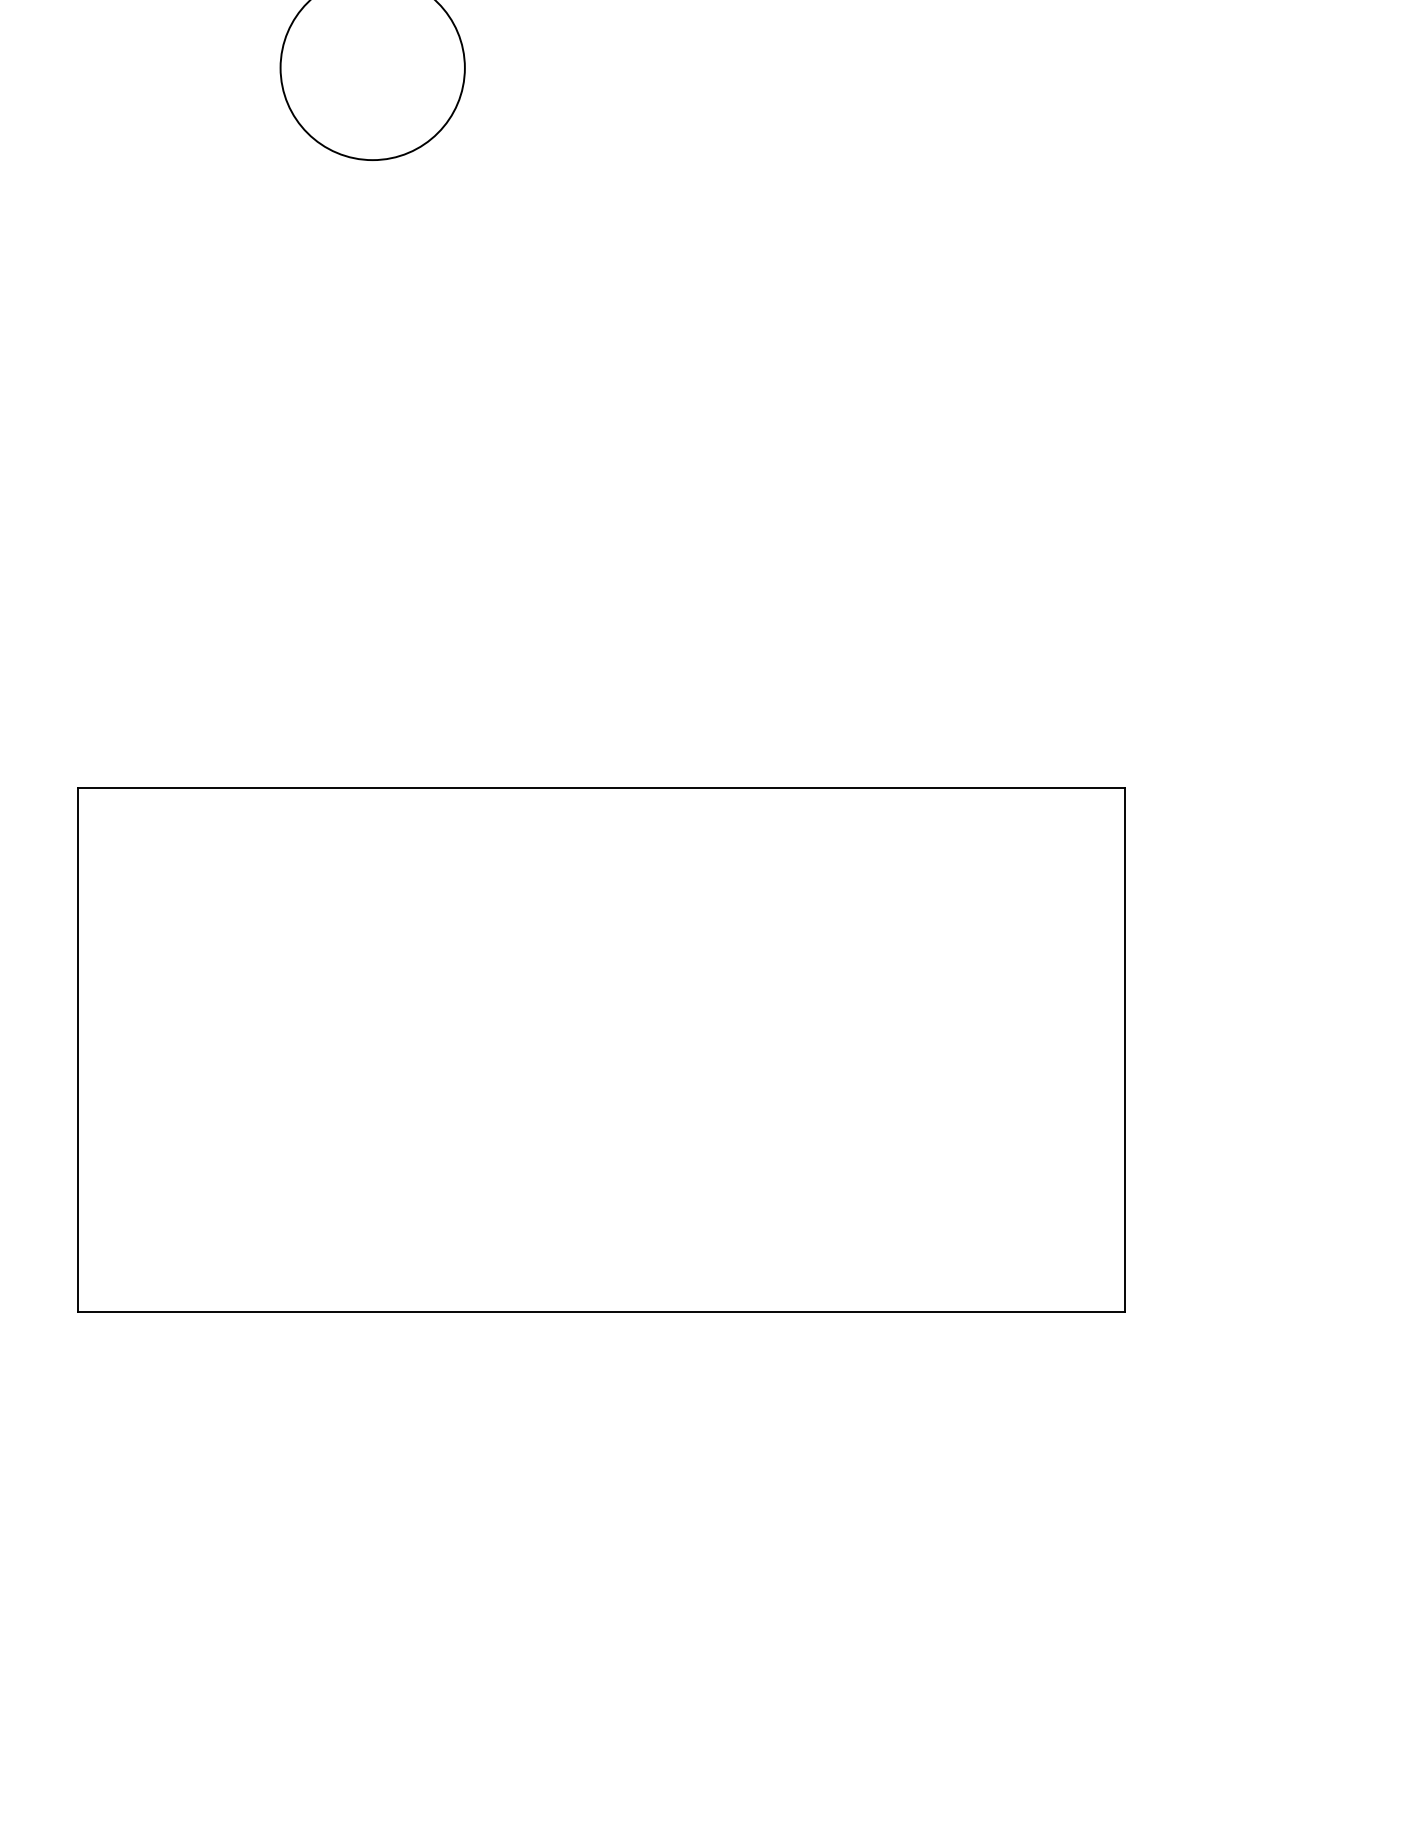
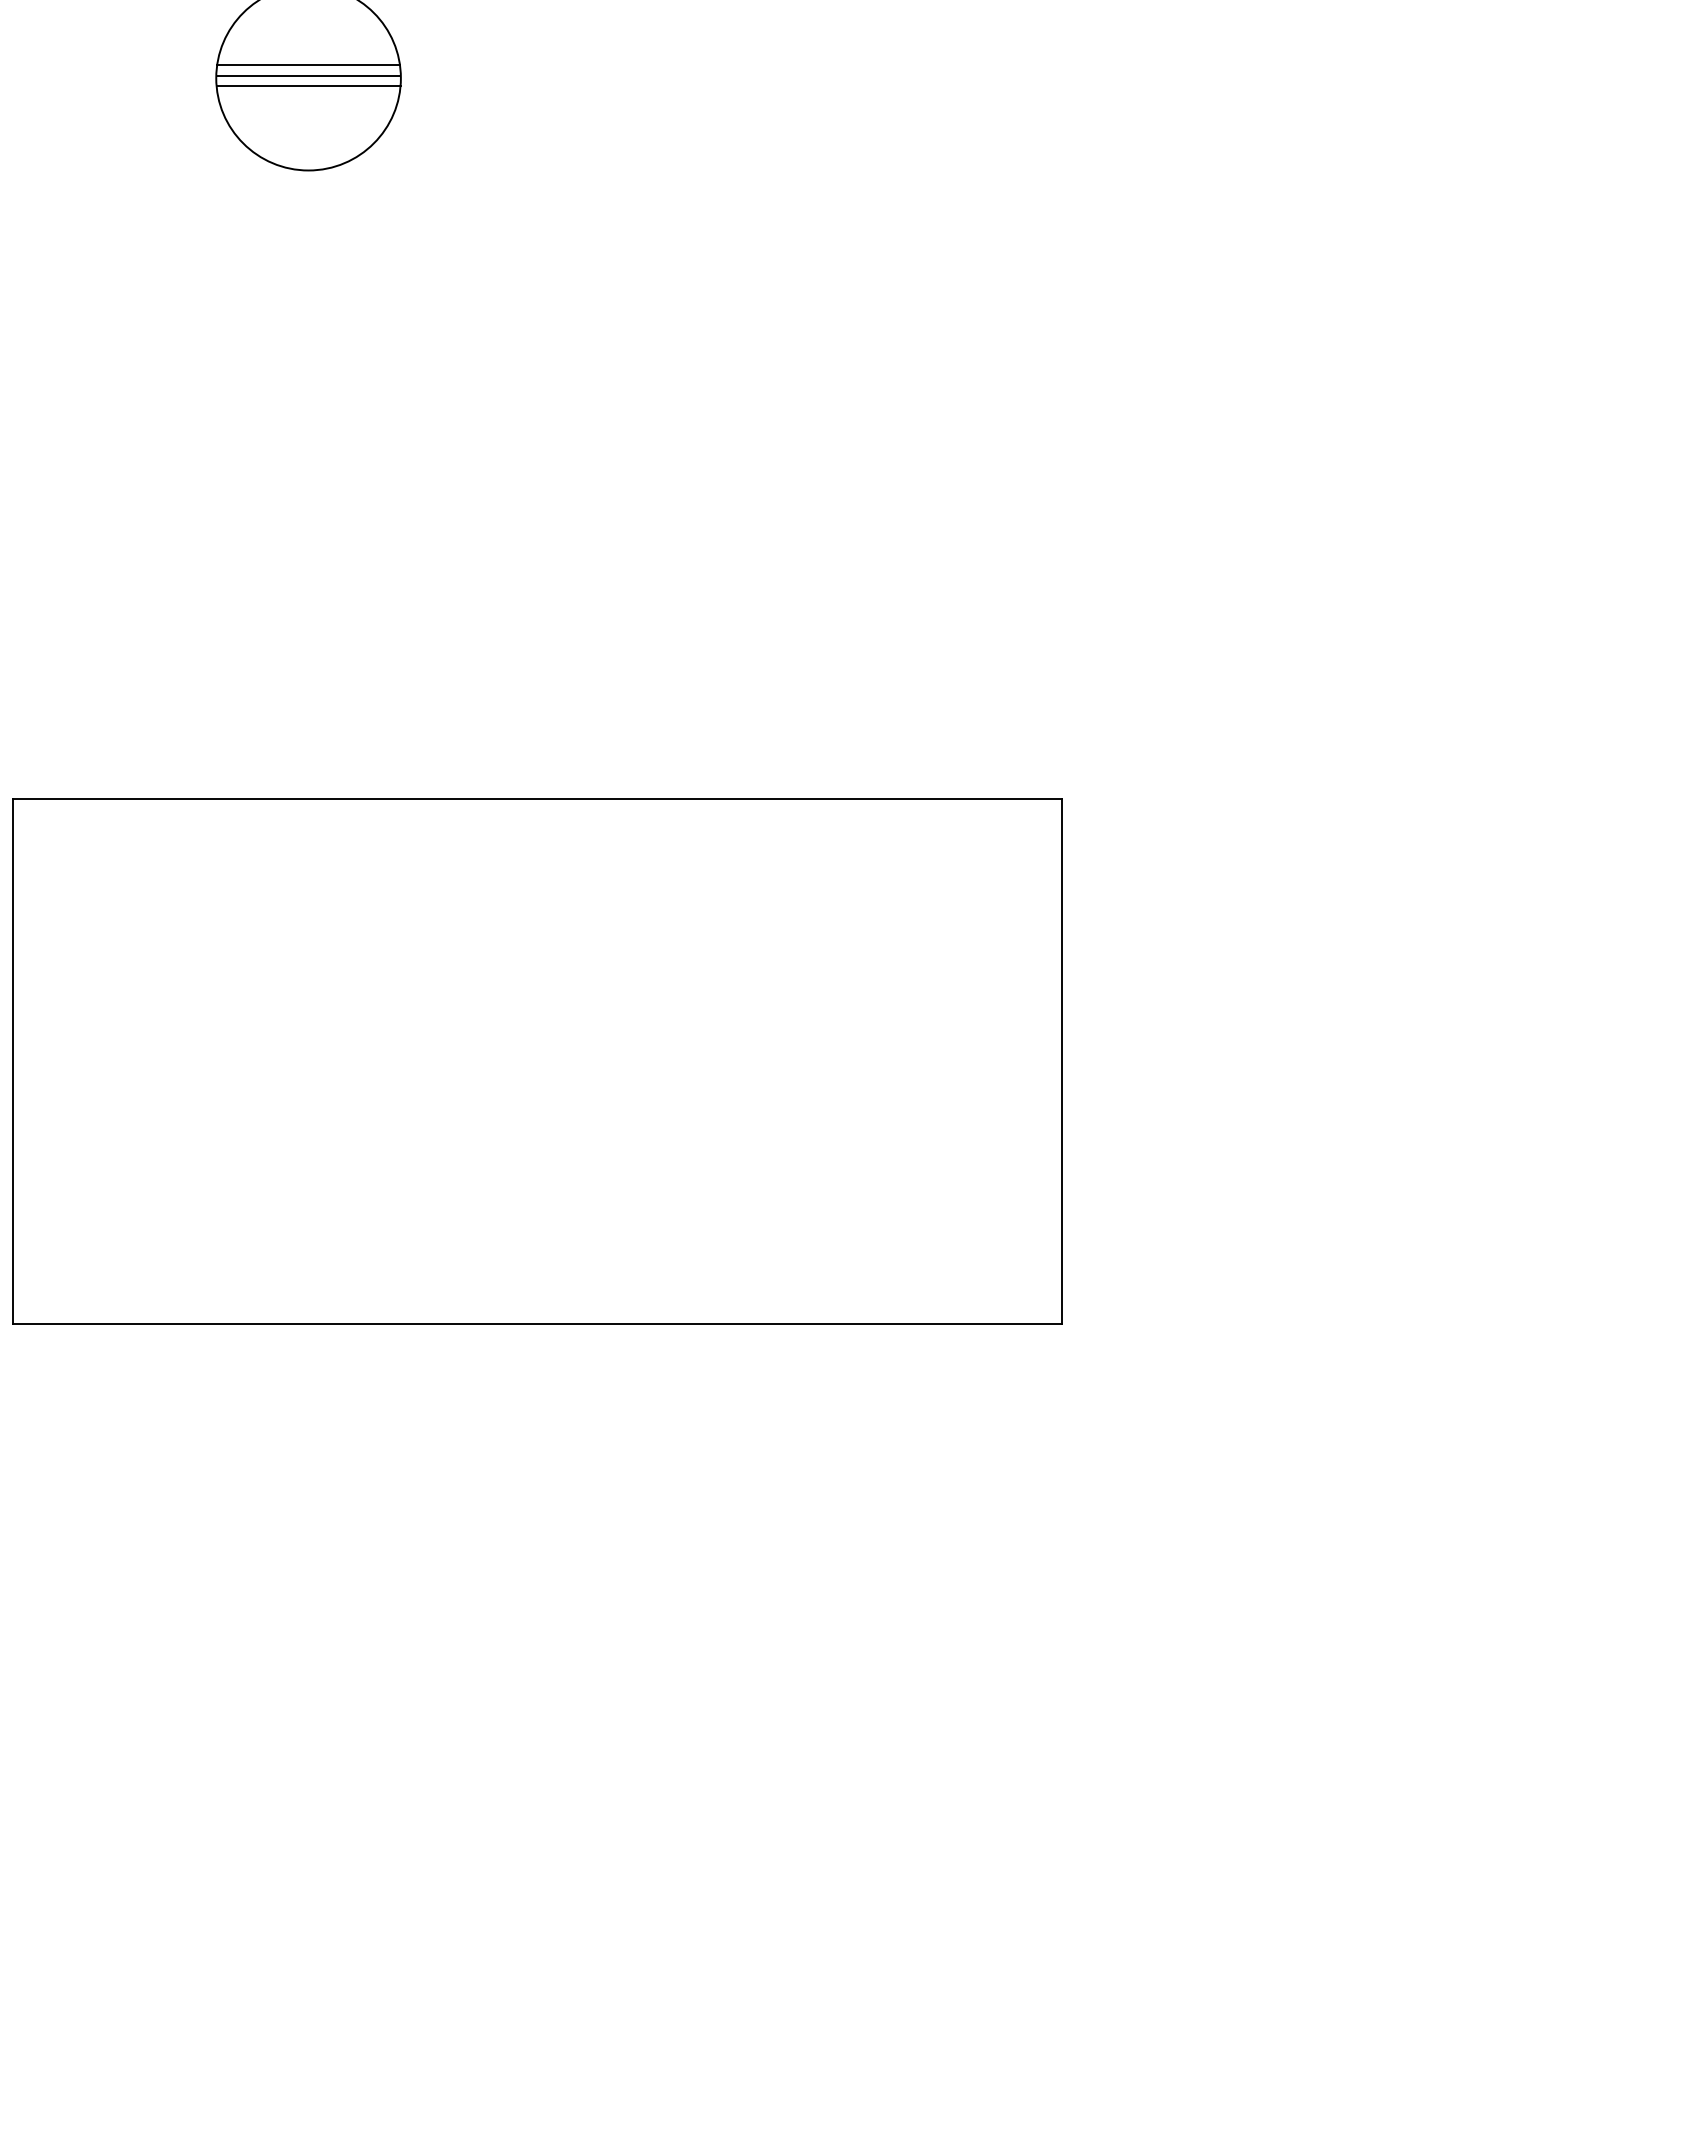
line: (372, 55) -> (308, 65), added
line: (372, 65) -> (308, 75), added
line: (372, 75) -> (308, 85), added

